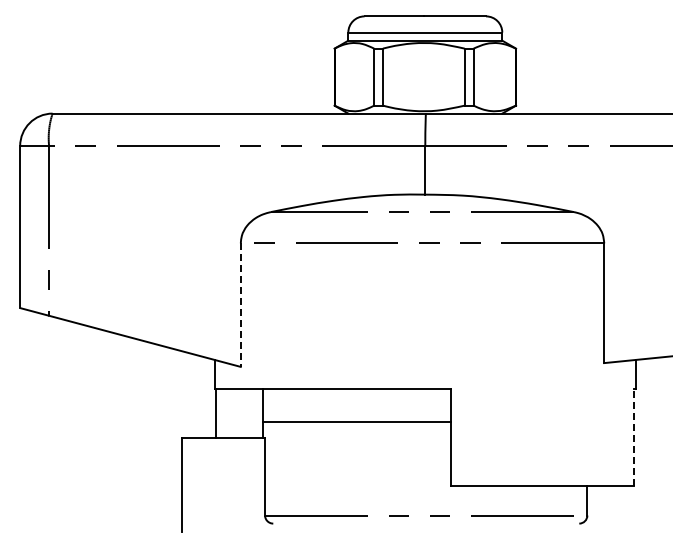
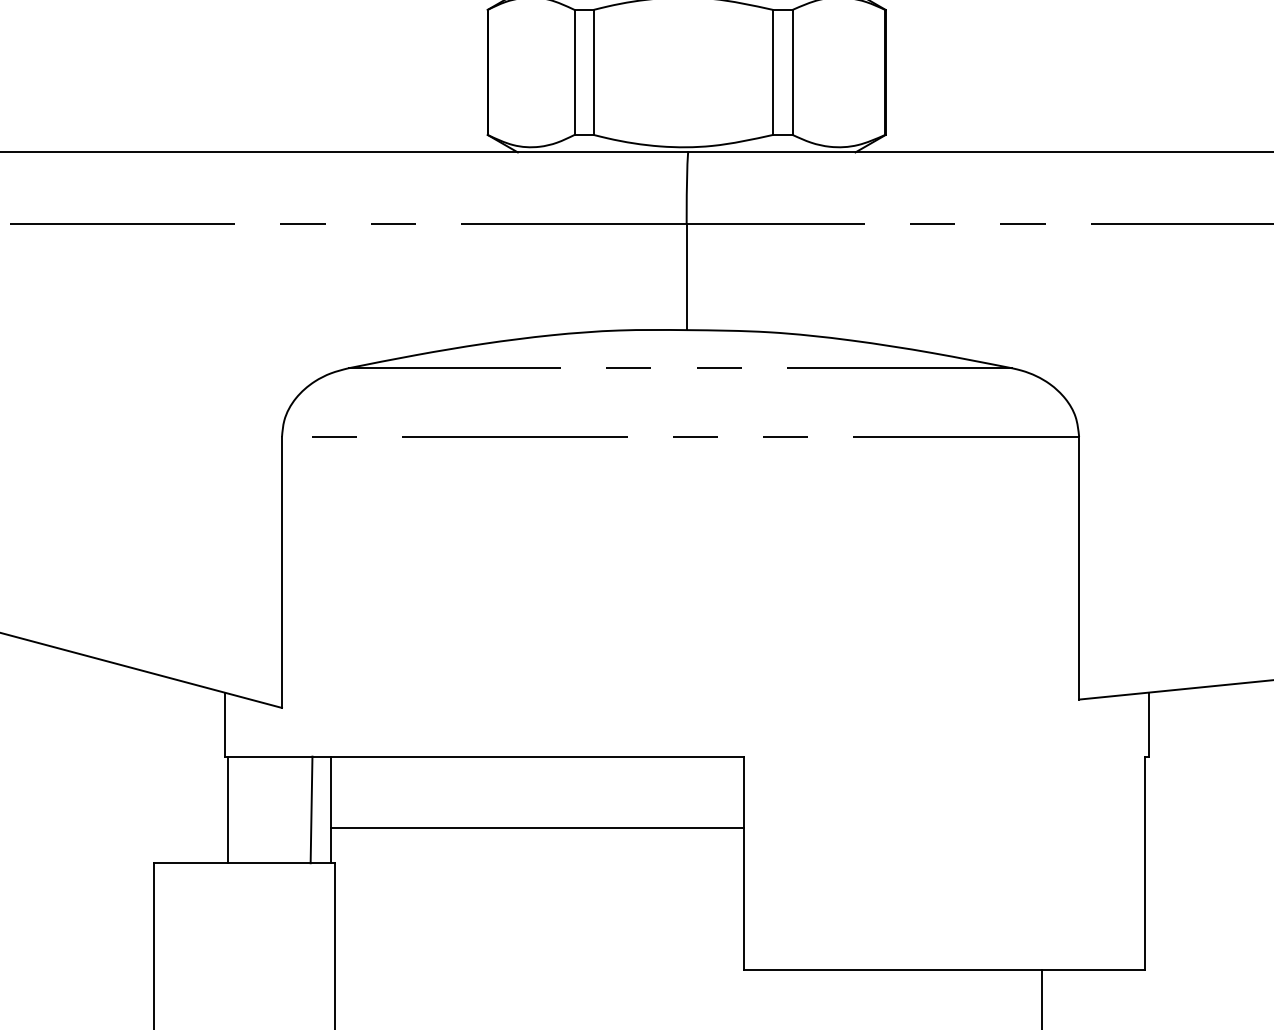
line: (240, 305) -> (281, 573), dashed -> solid
line: (253, 413) -> (309, 810), added
line: (634, 437) -> (1145, 862), dashed -> solid

